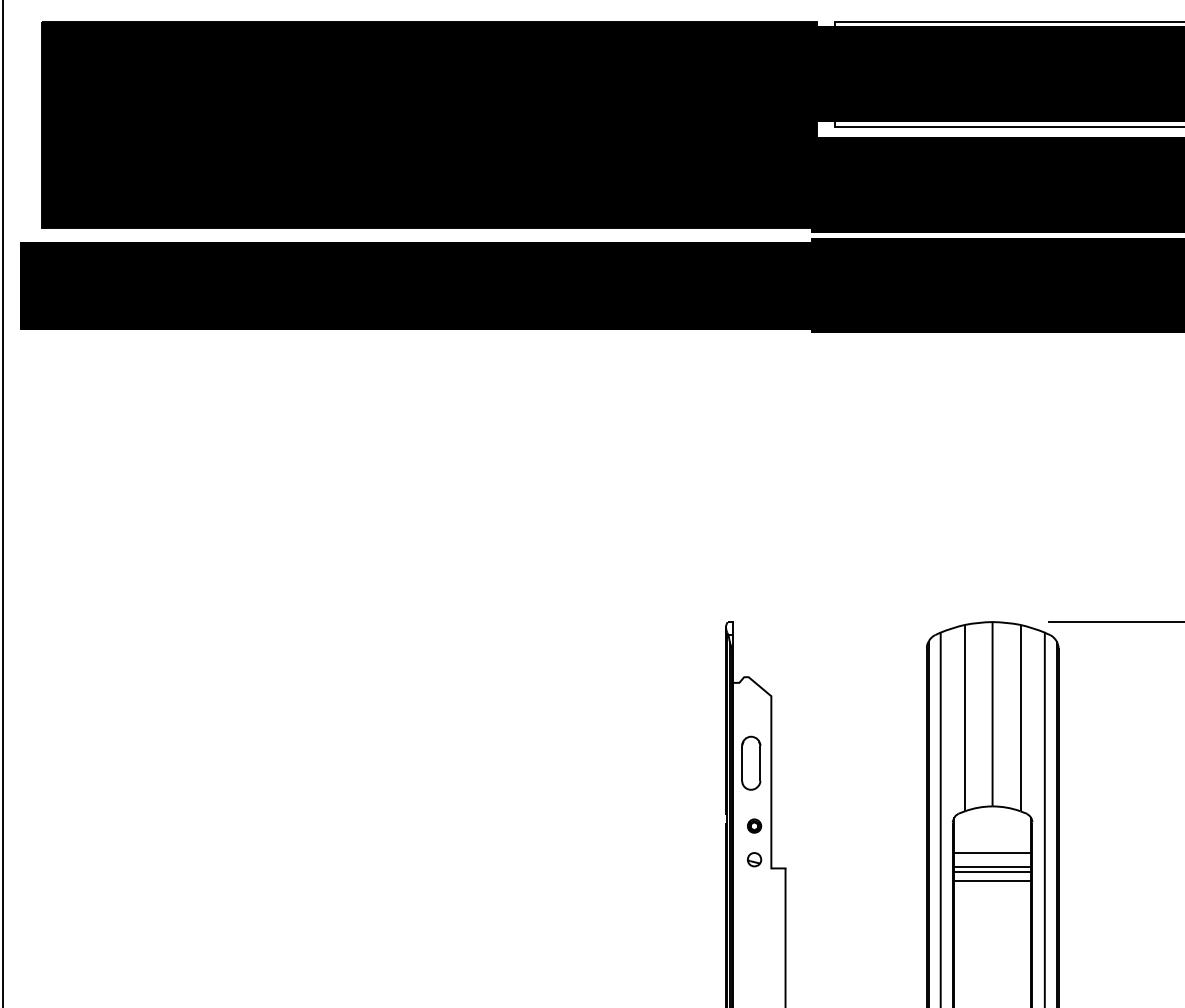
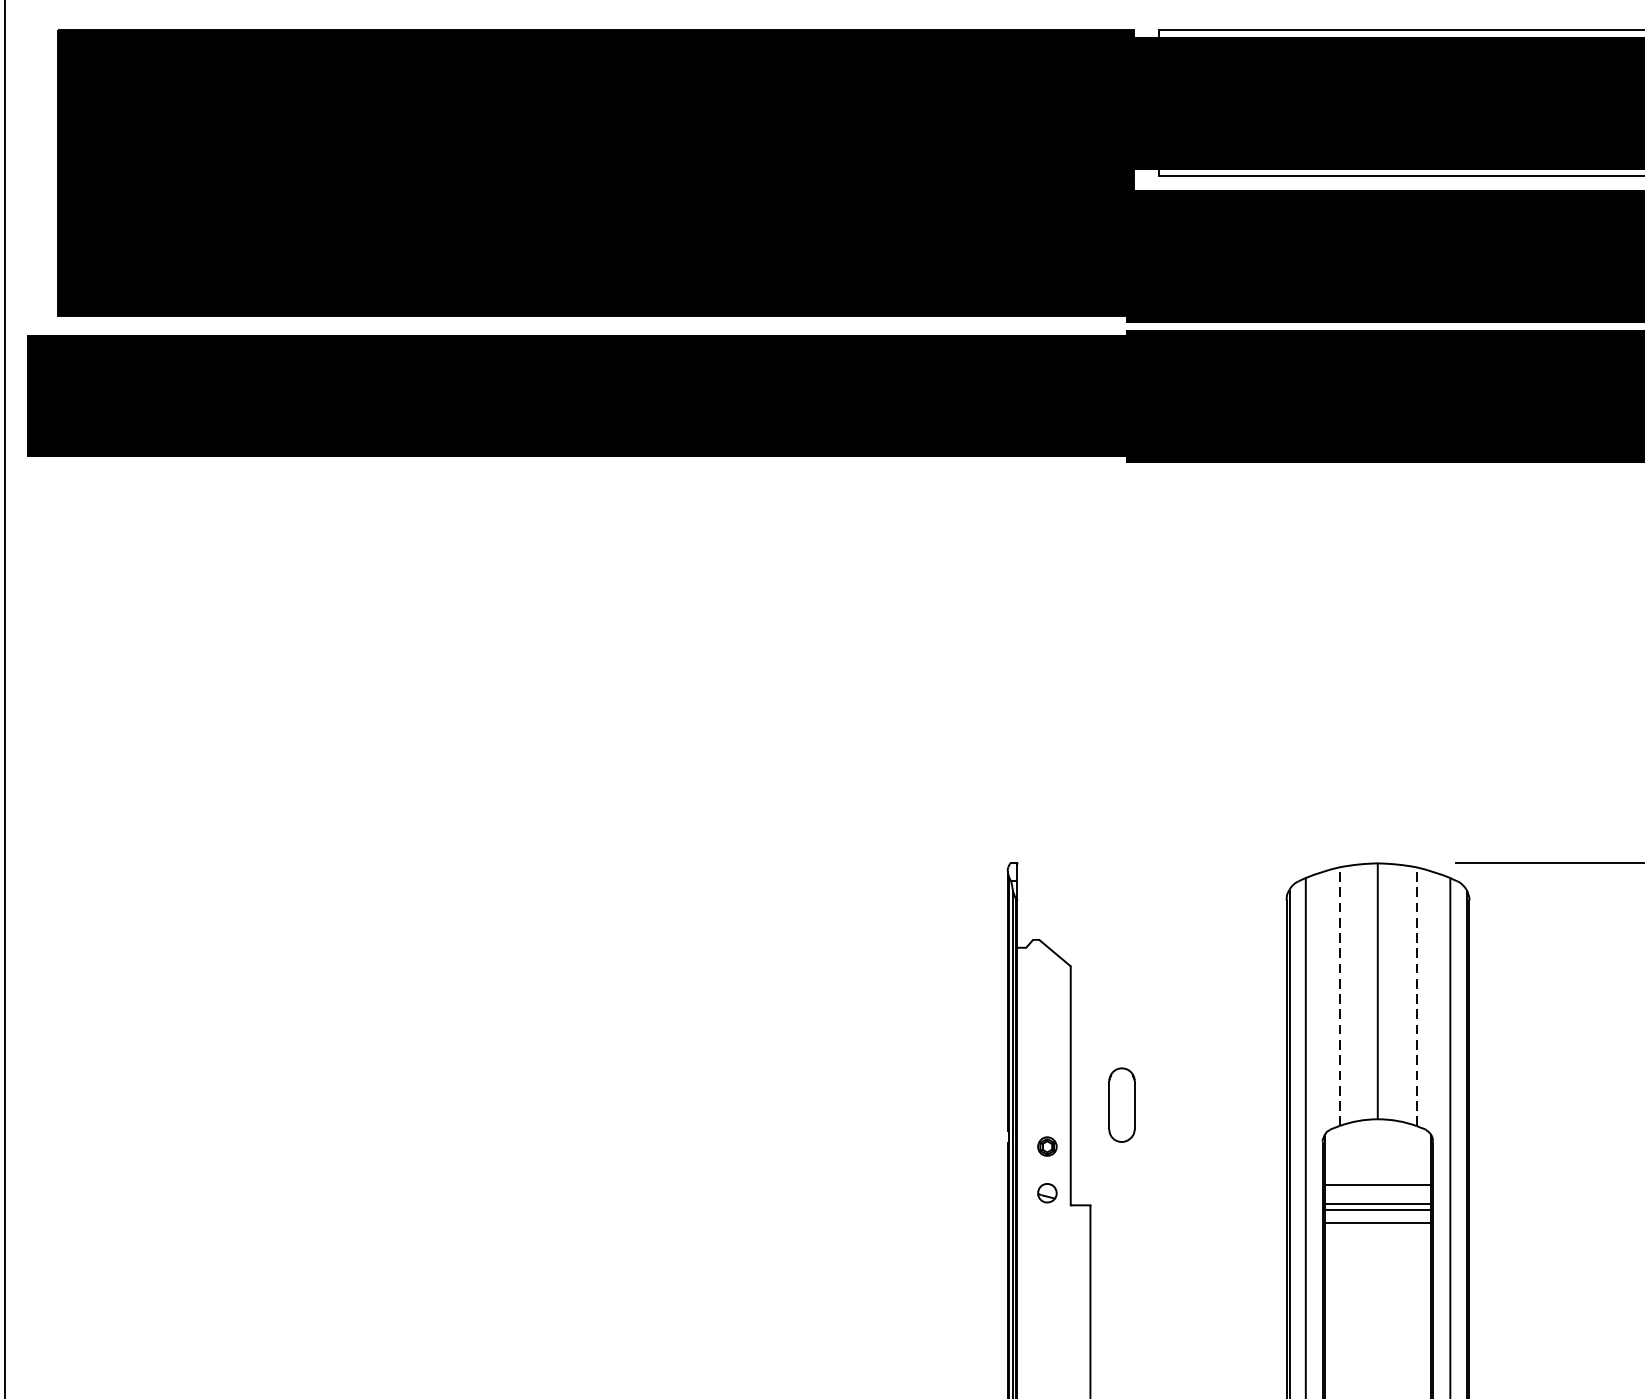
line: (965, 717) -> (1340, 995), solid -> dashed
line: (1020, 717) -> (1416, 995), solid -> dashed
part: (751, 762) -> (1122, 1104), moved

